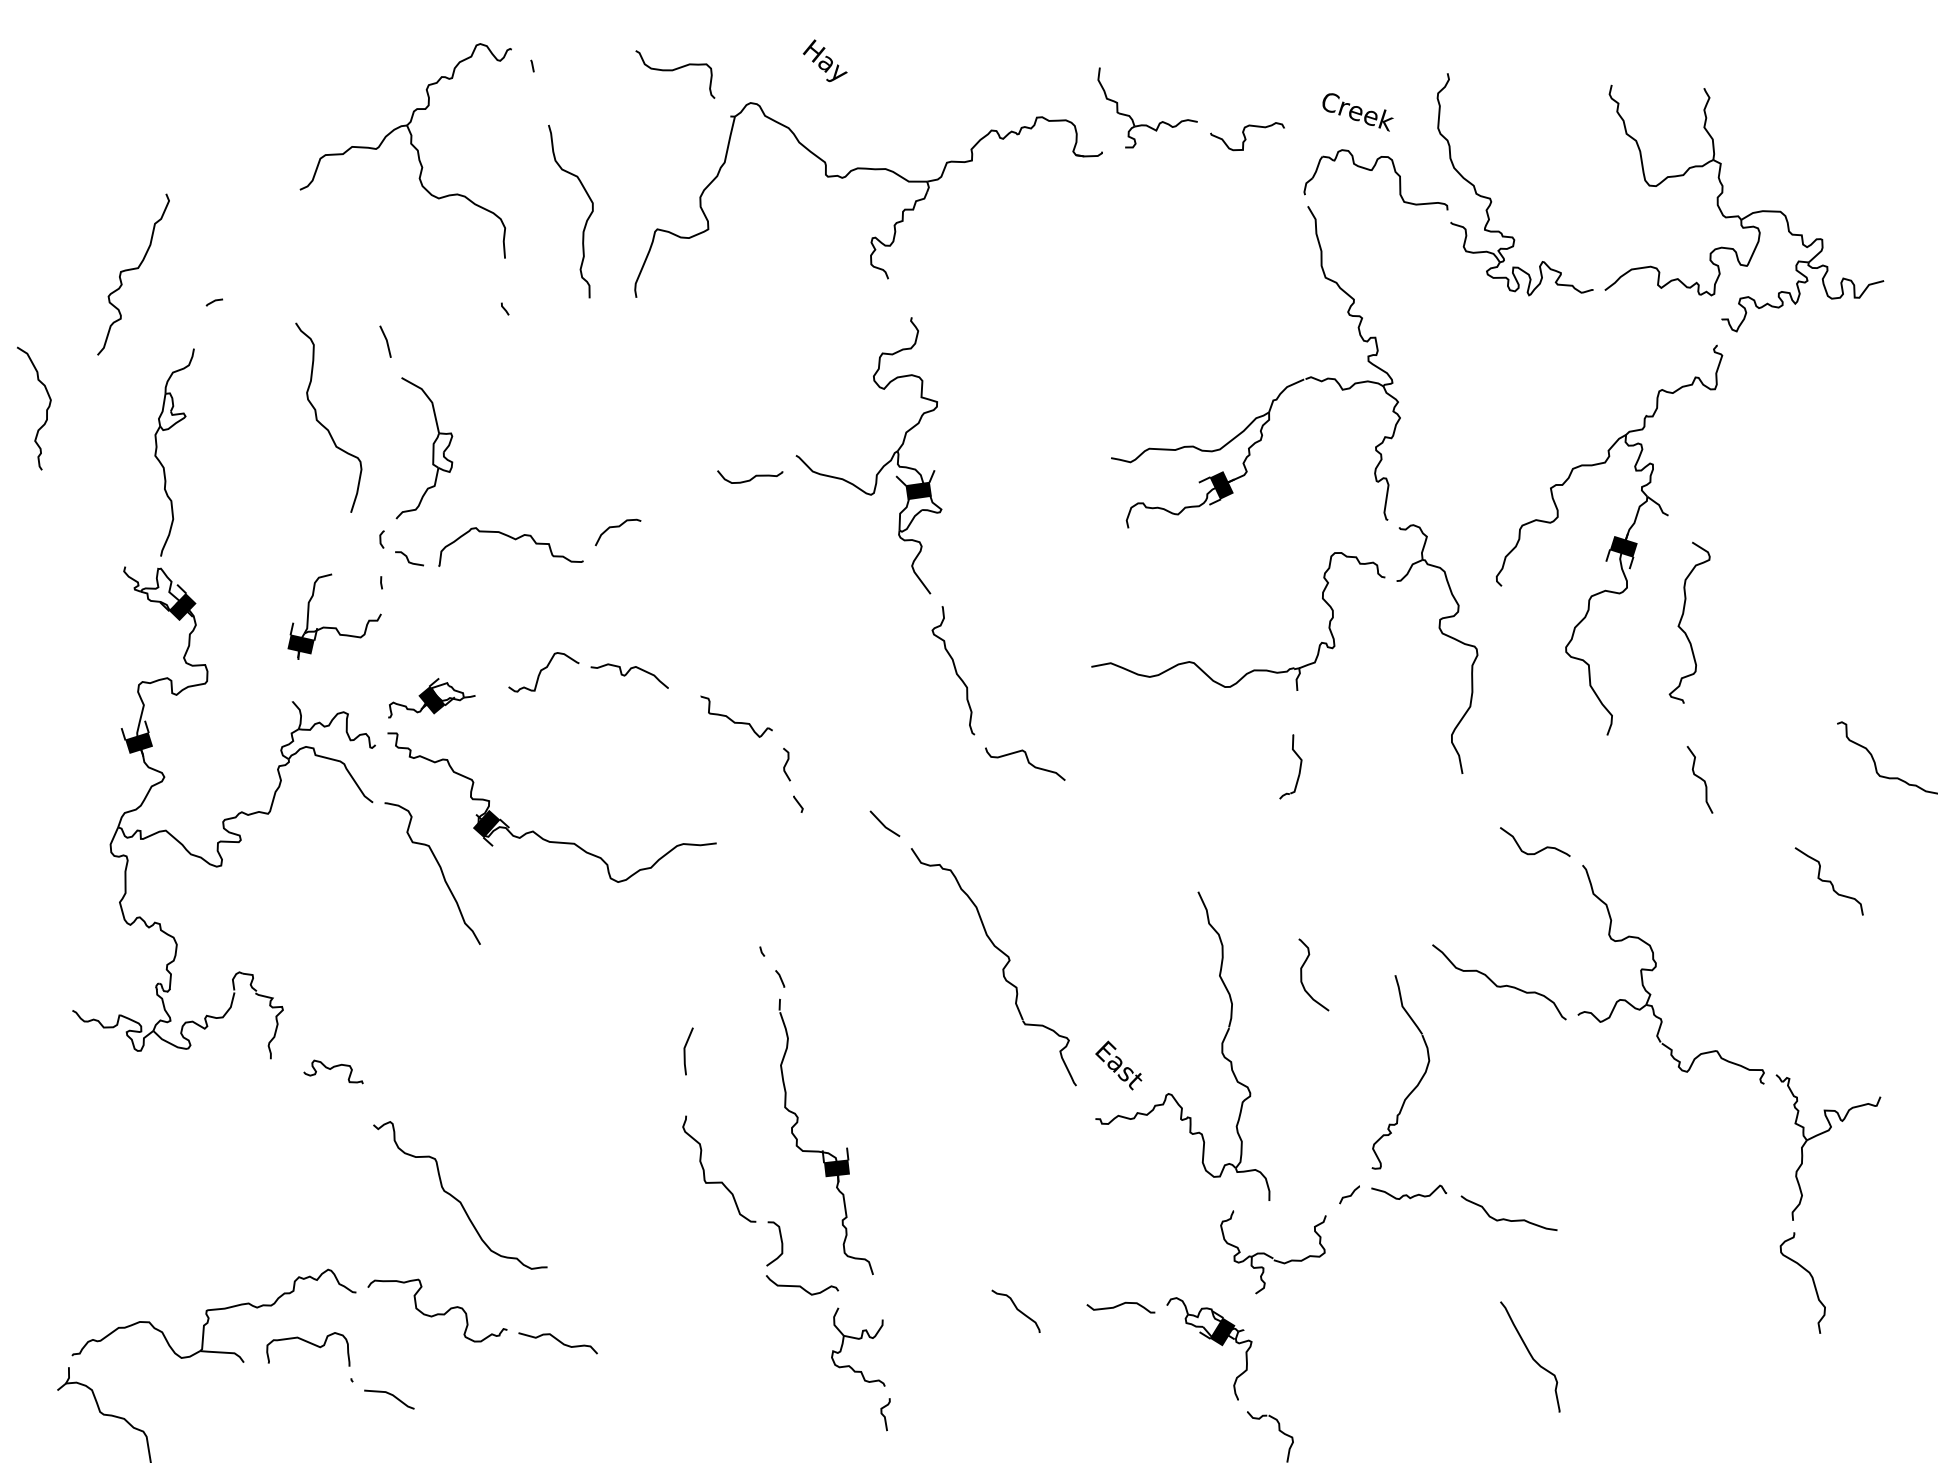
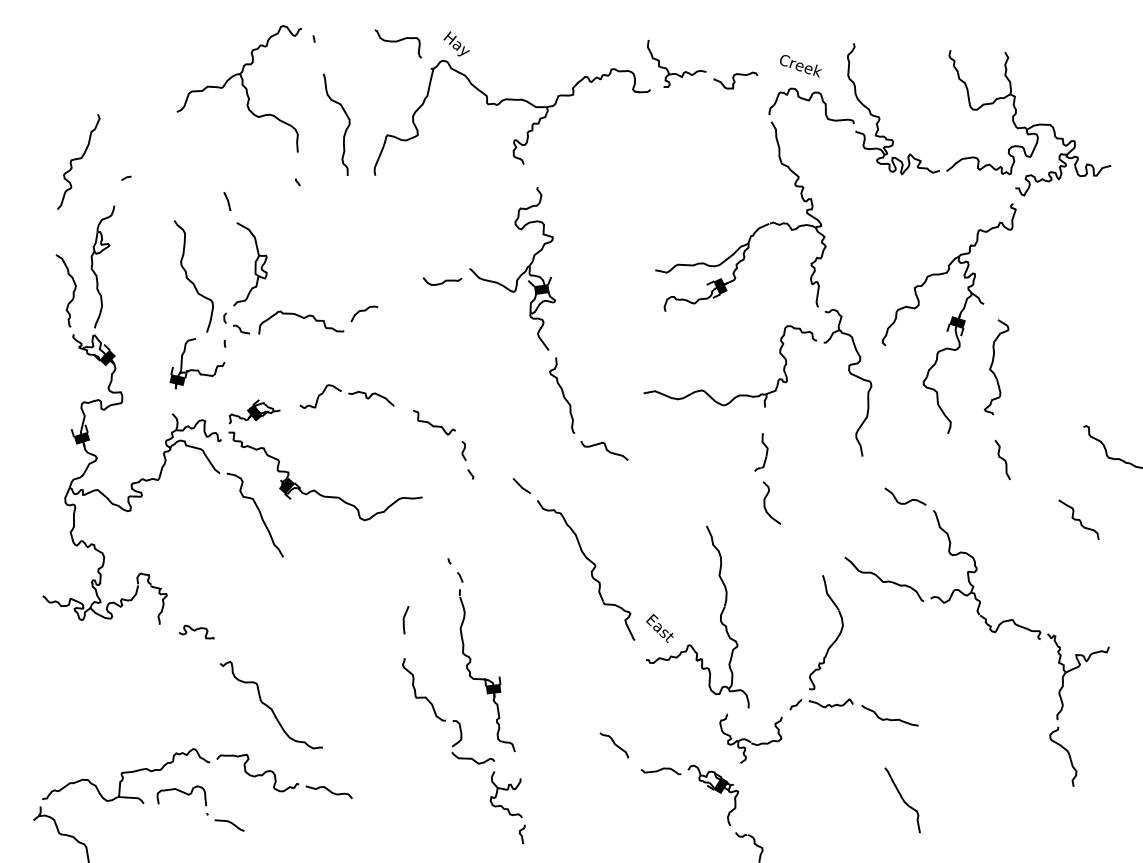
text: (824, 60) -> (456, 43), moved
curve: (45, 409) -> (72, 291), moved
curve: (323, 422) -> (190, 279), moved
curve: (1302, 973) -> (765, 502), moved
curve: (1016, 1311) -> (614, 745), moved

